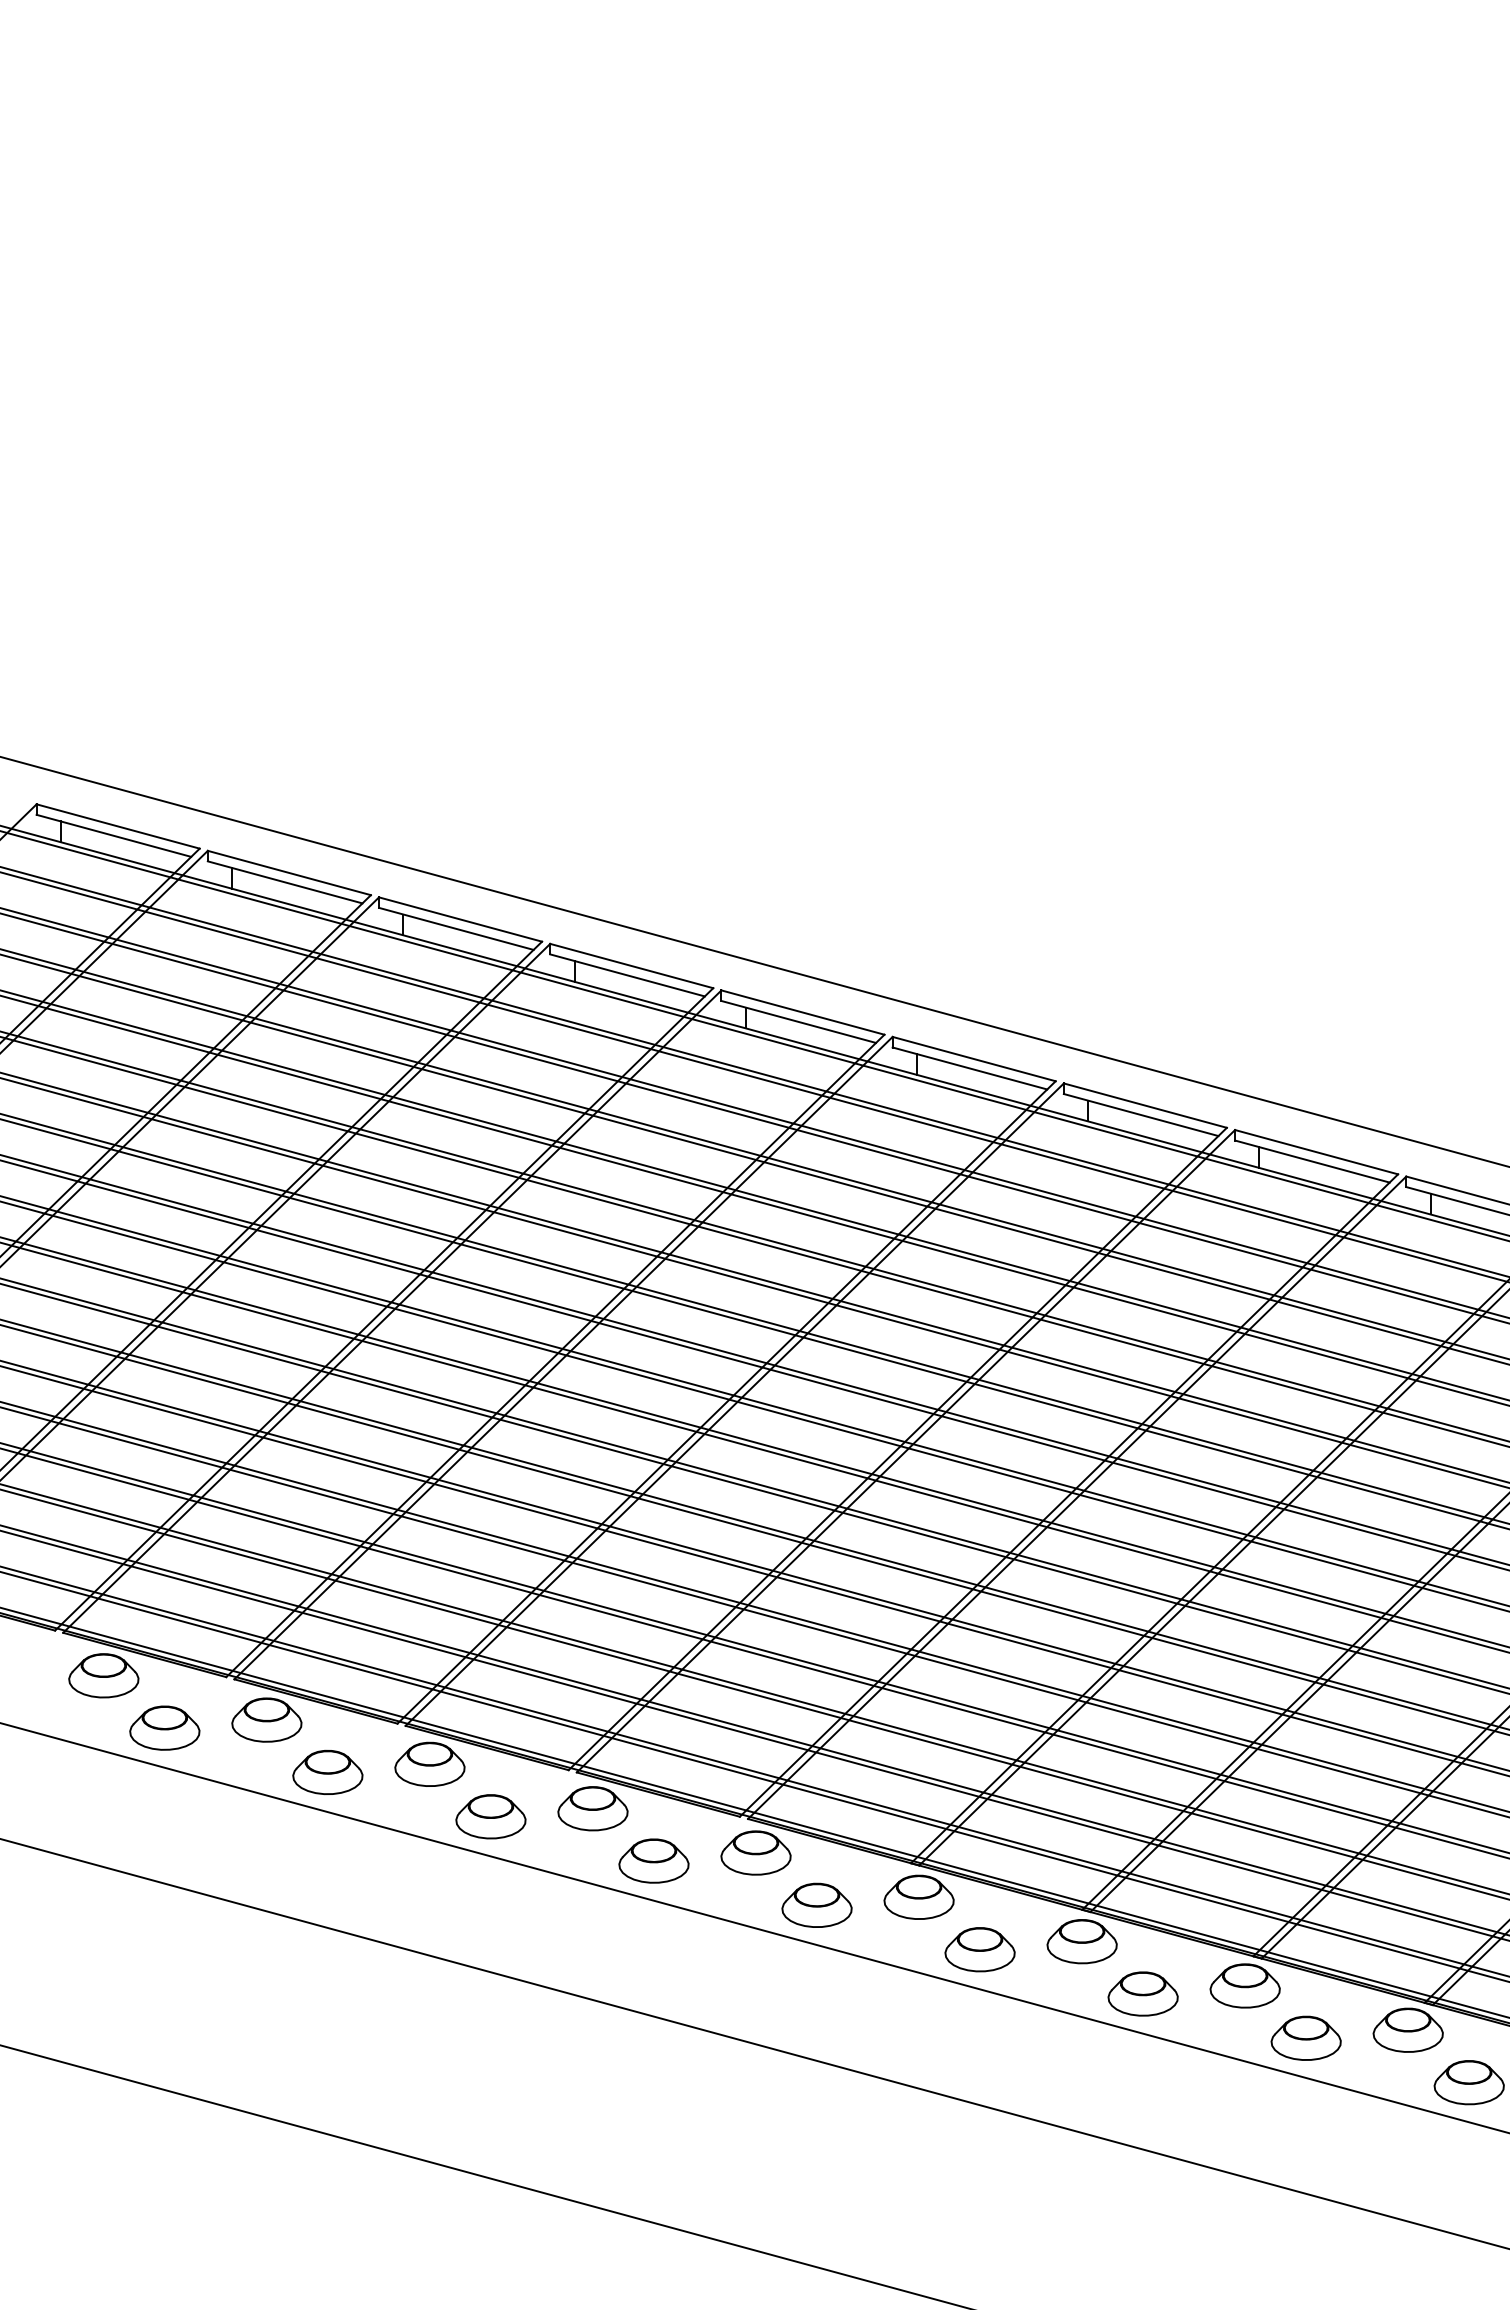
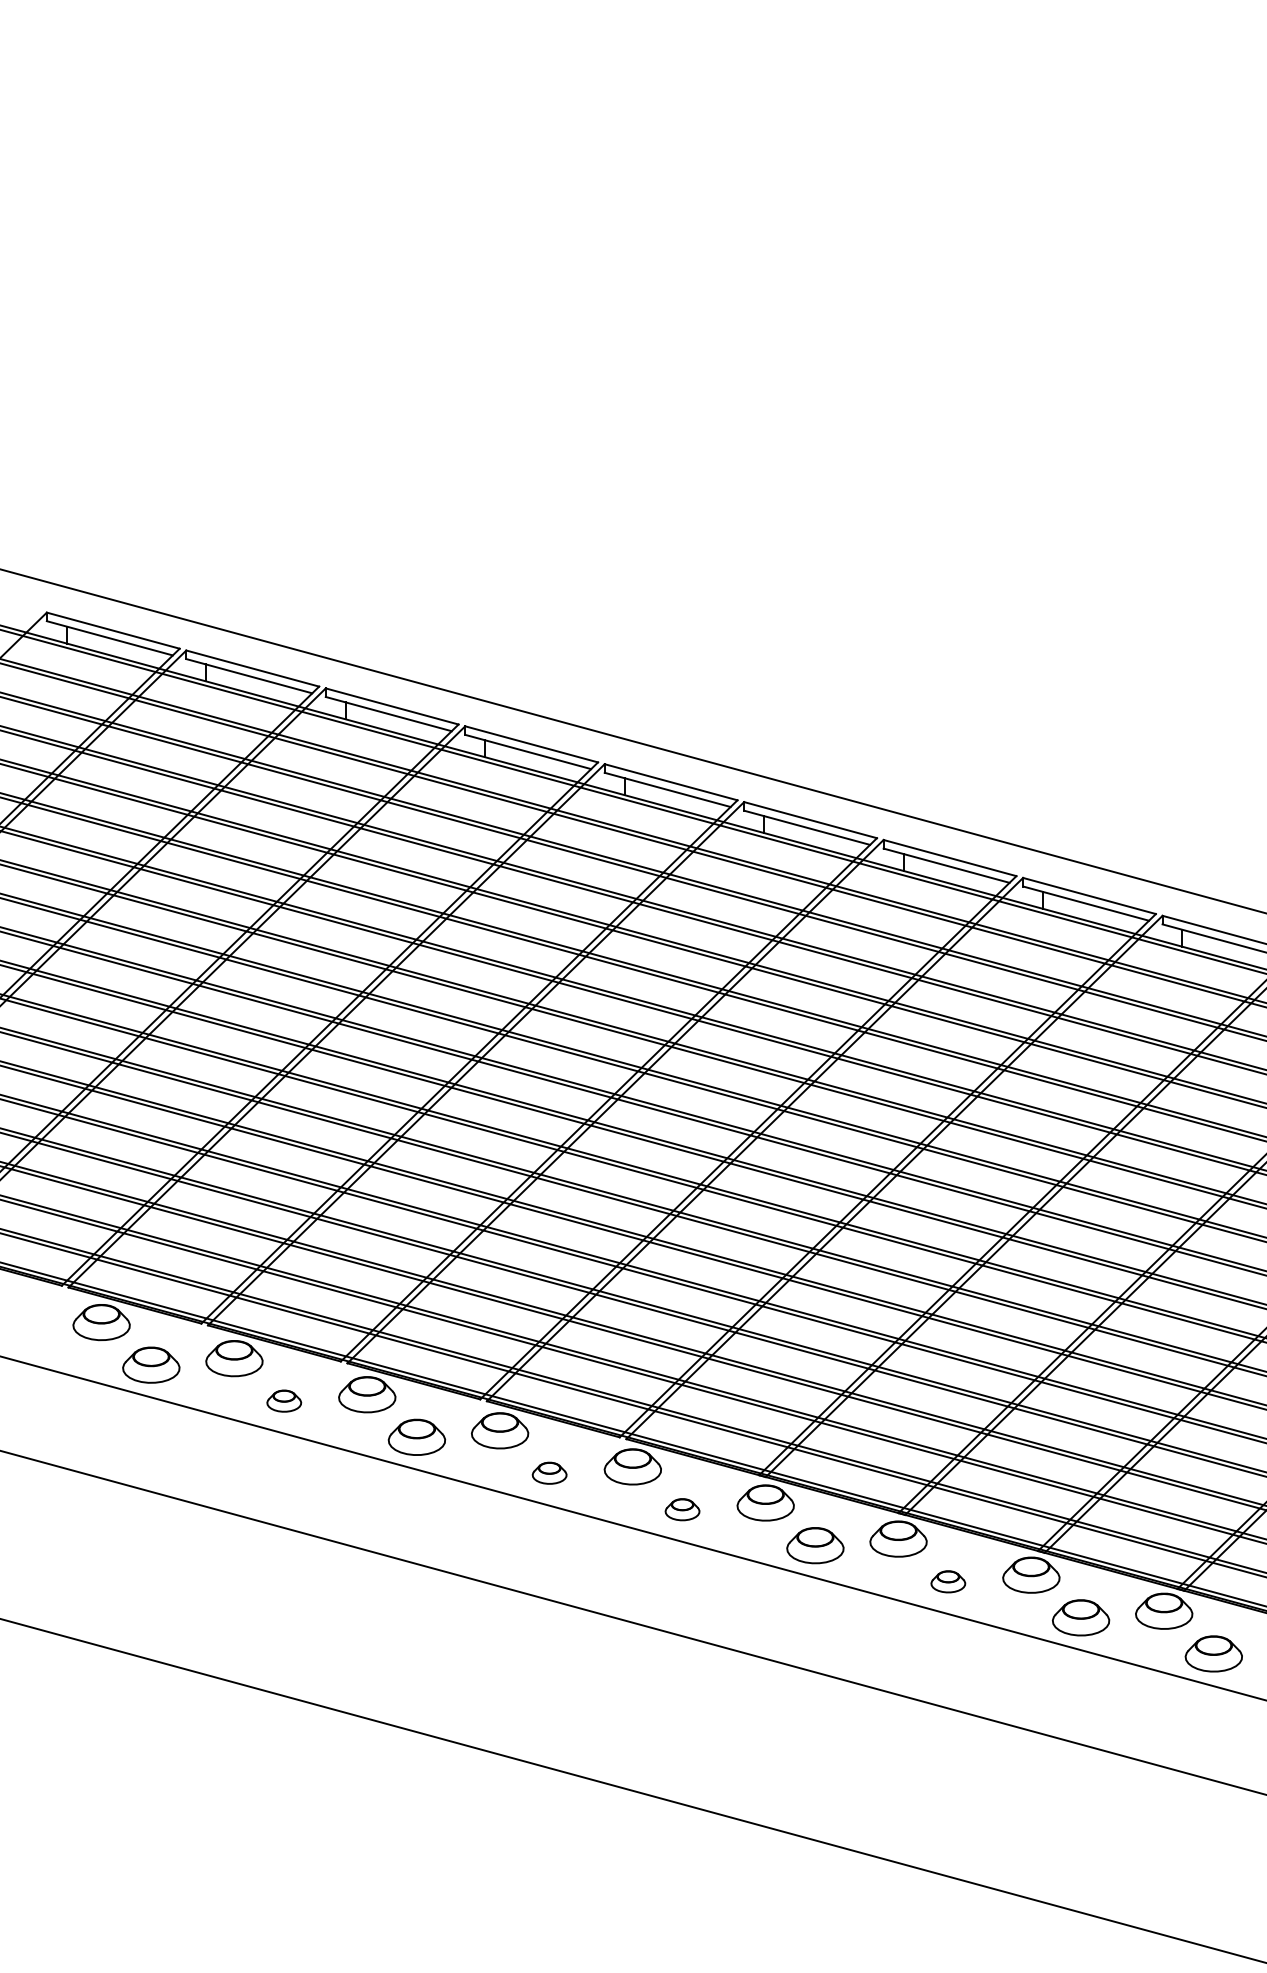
part: (328, 1771) -> (284, 1400), size x0.6
part: (653, 1859) -> (549, 1472), size x0.6
part: (816, 1905) -> (682, 1509), size x0.6
part: (1143, 1993) -> (948, 1581), size x0.6

